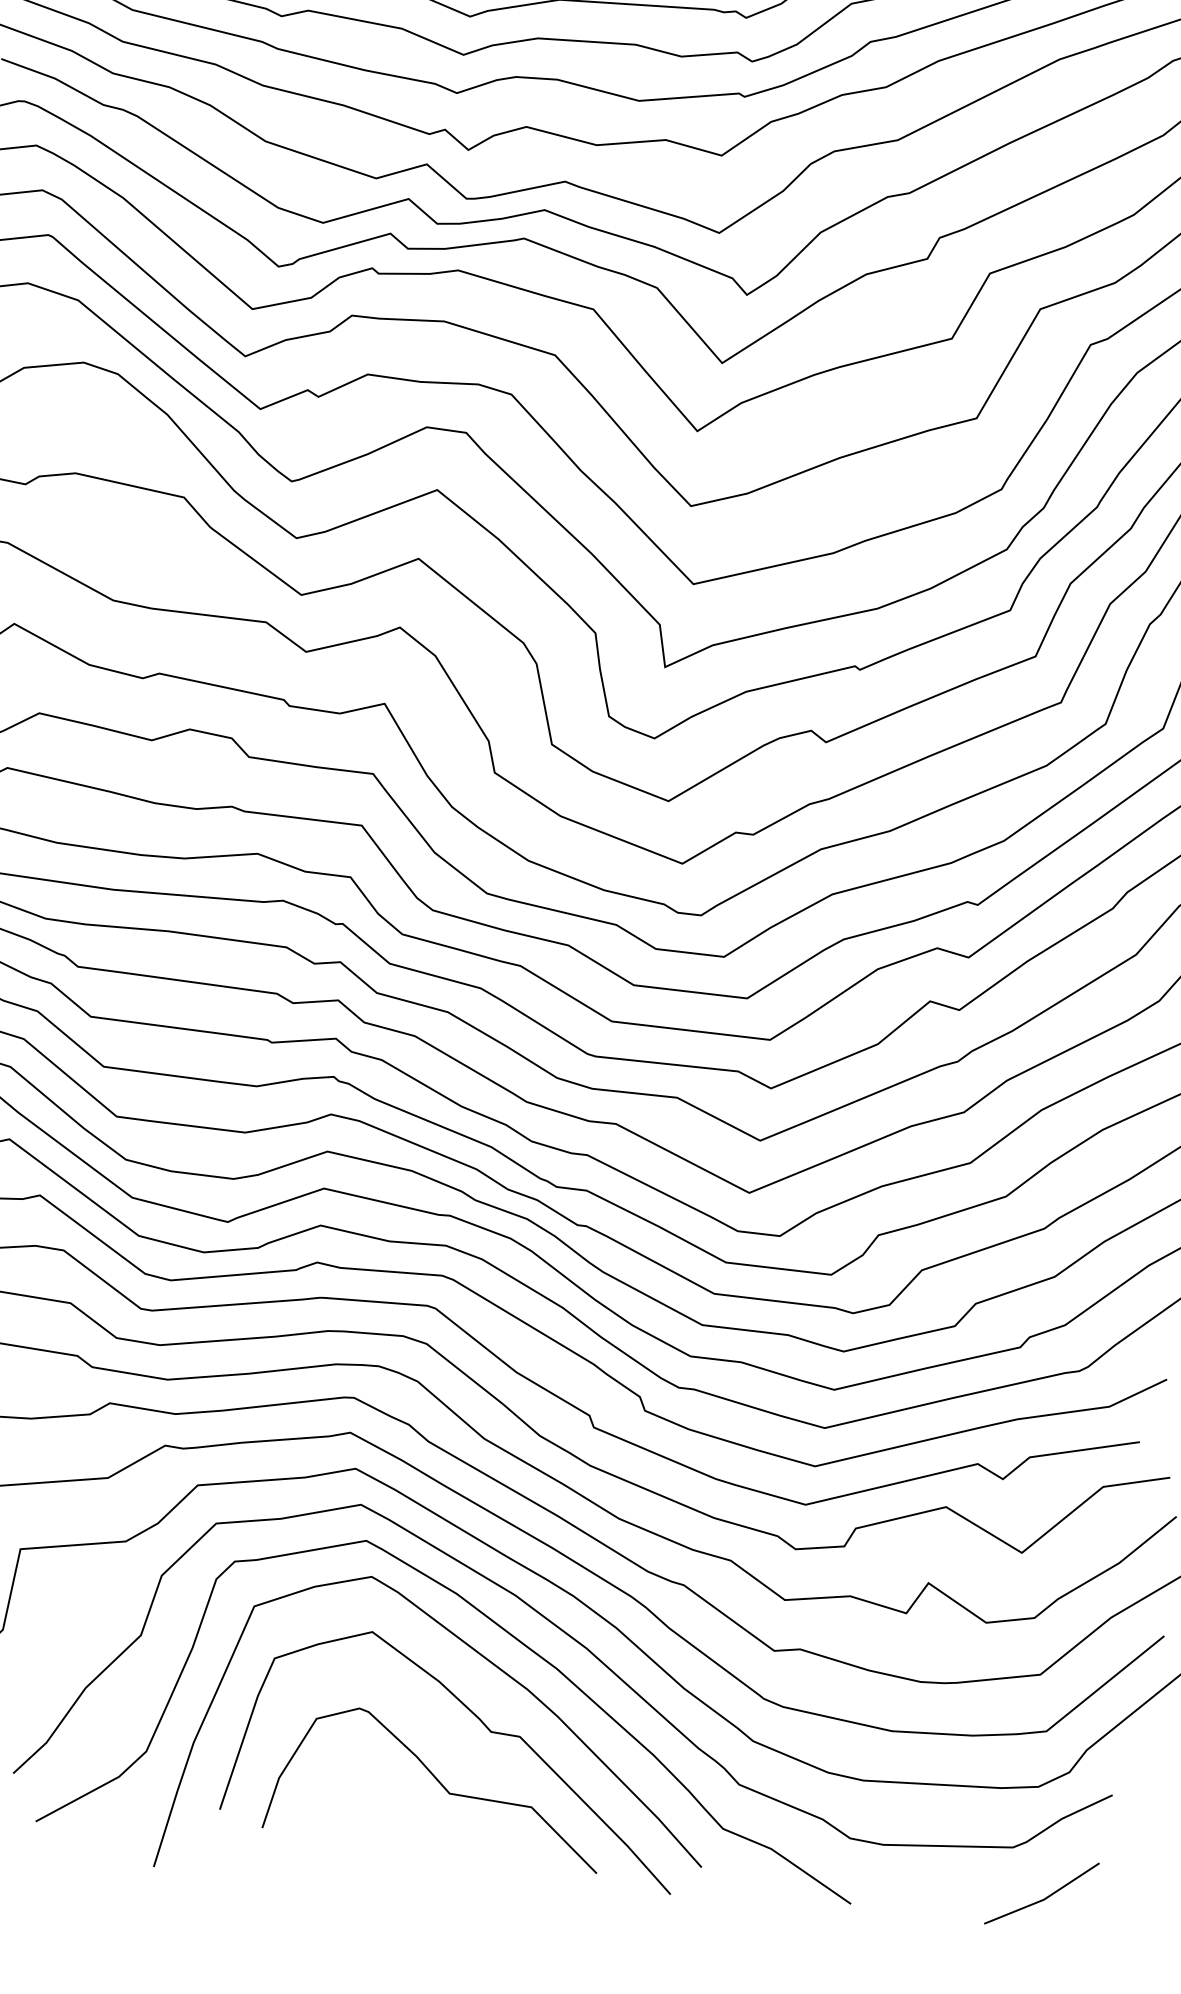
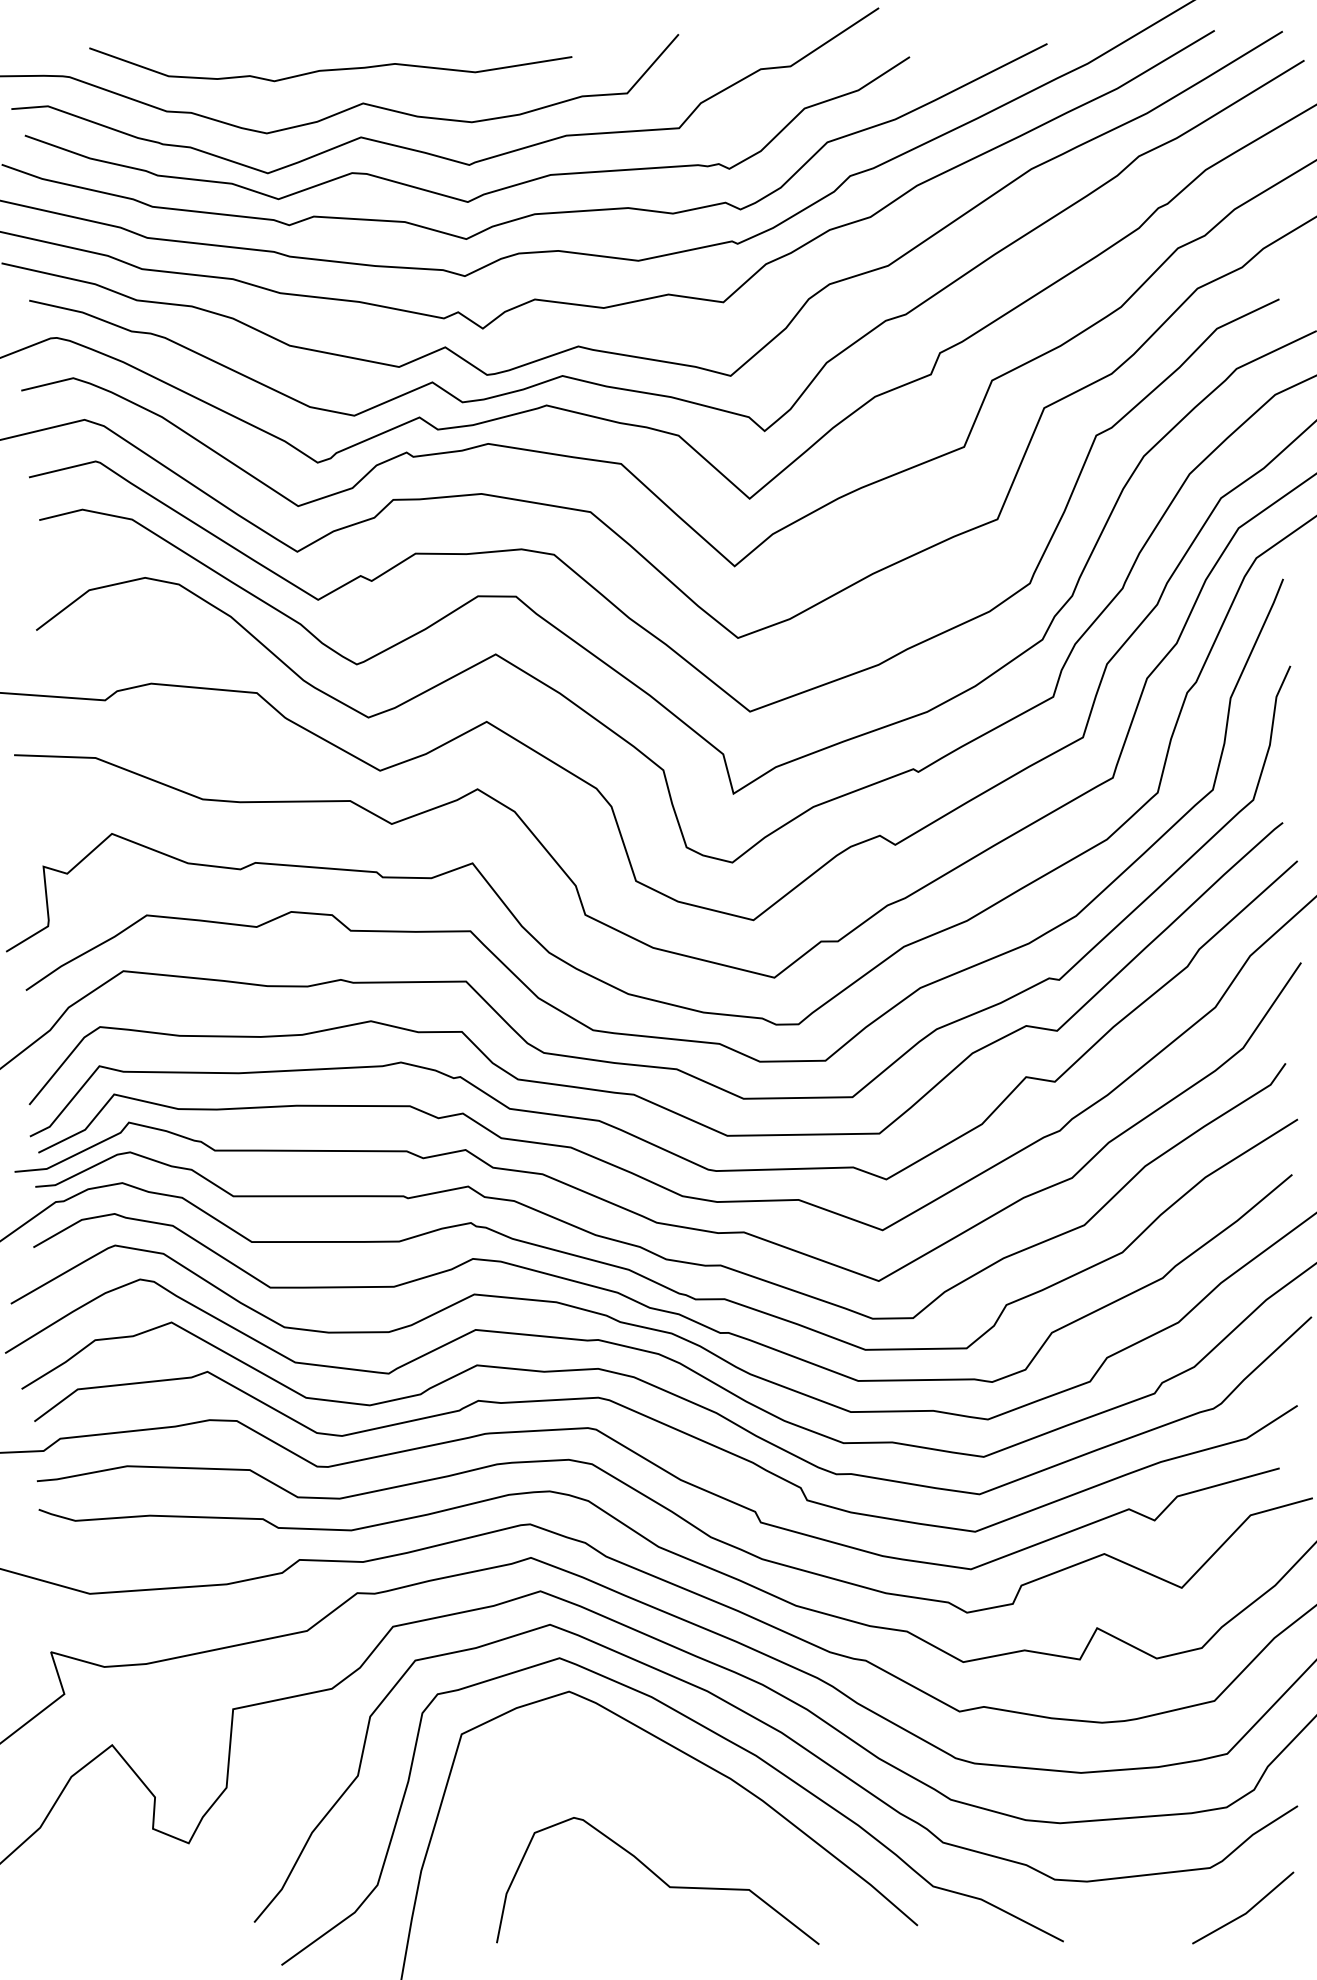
curve: (488, 1730) -> (698, 1822), removed

